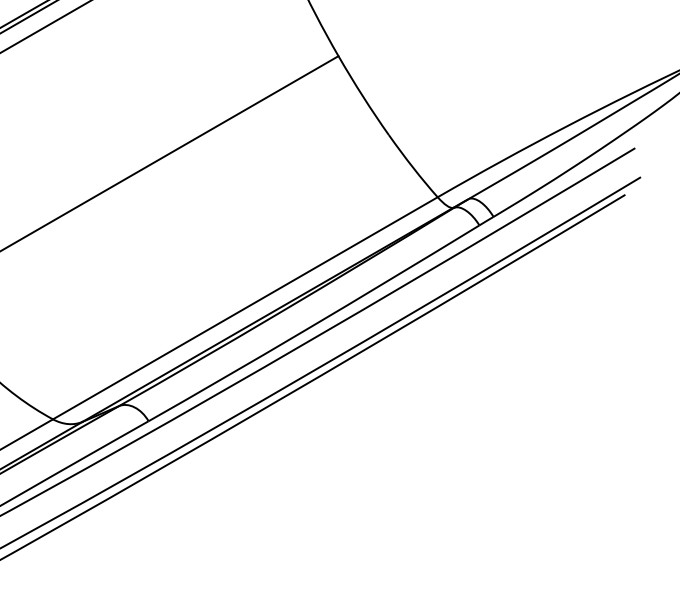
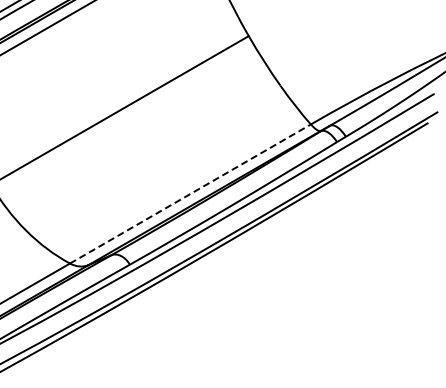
line: (245, 307) -> (190, 193), solid -> dashed

